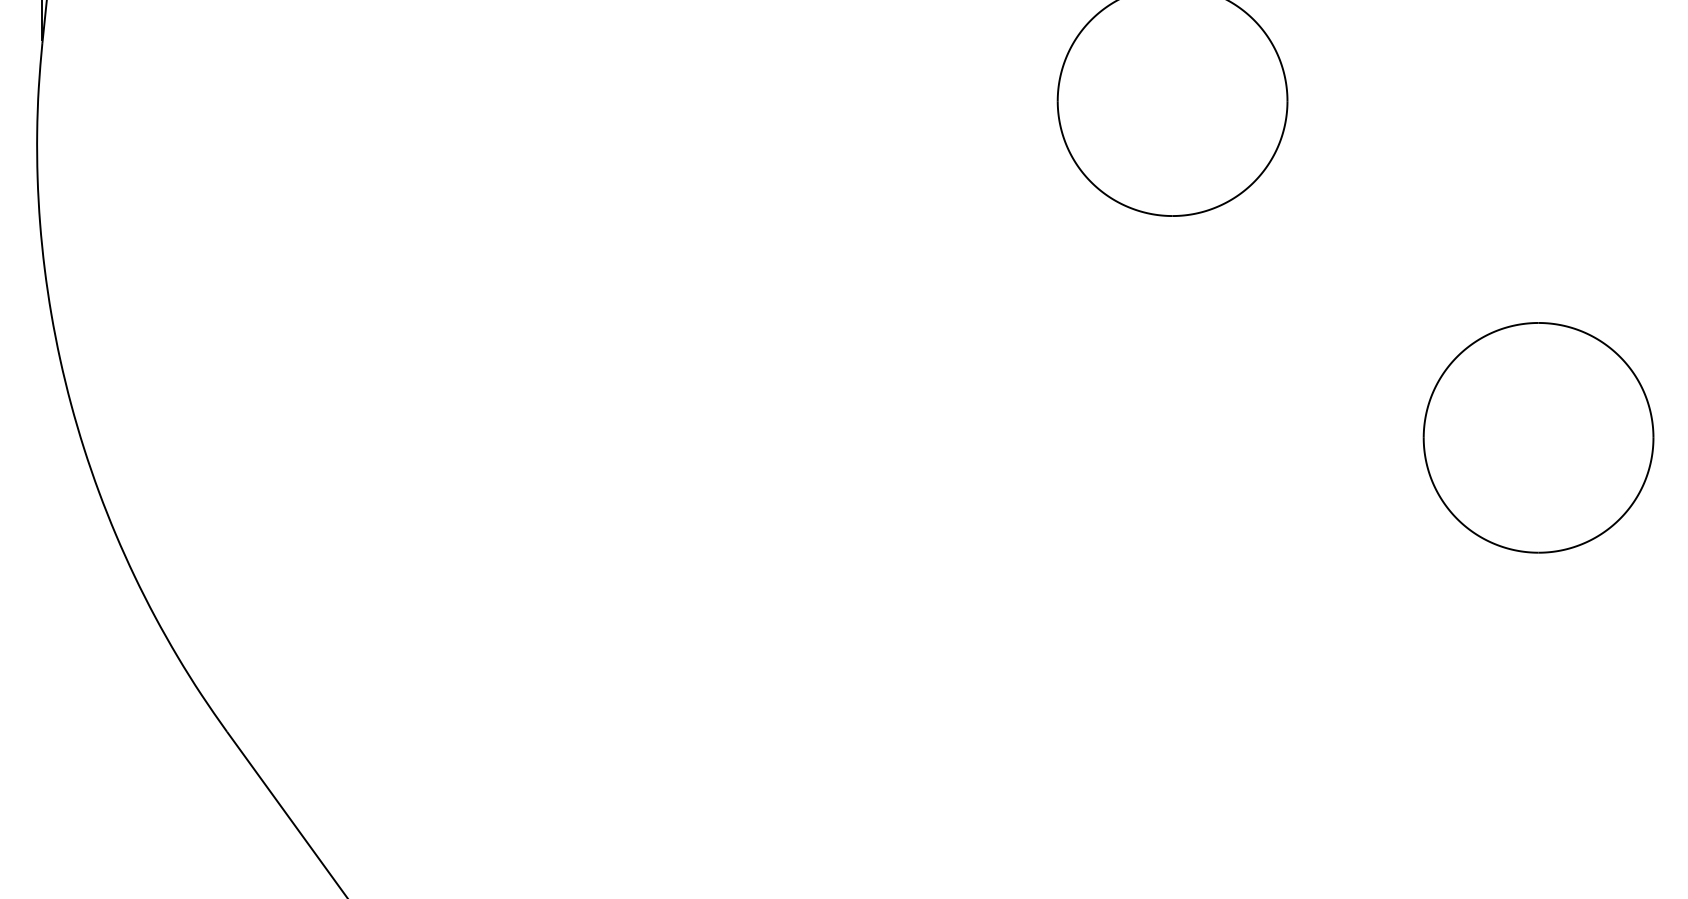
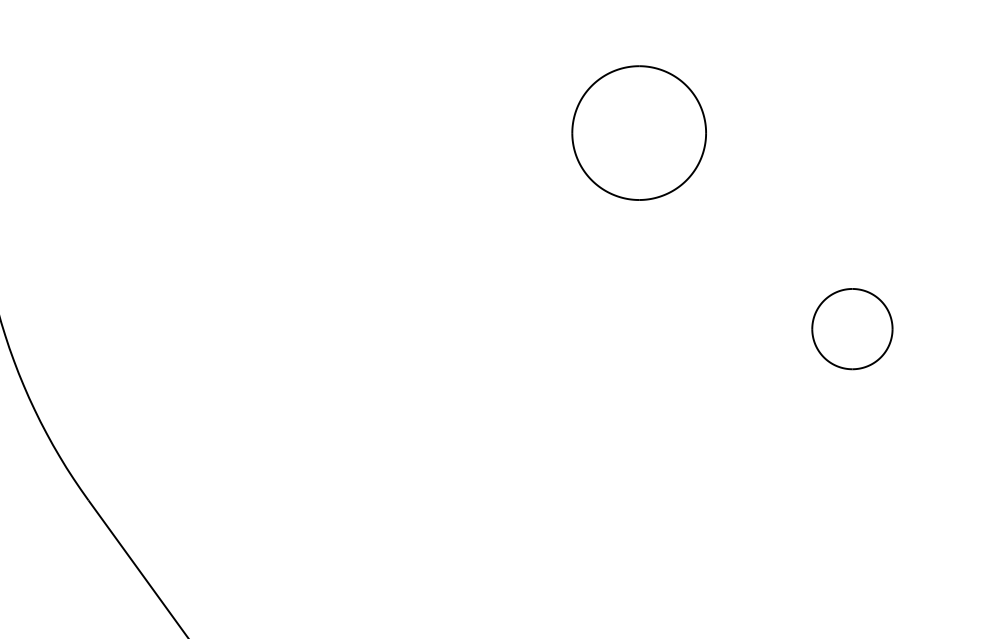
part: (1538, 436) -> (852, 328), size x0.6

